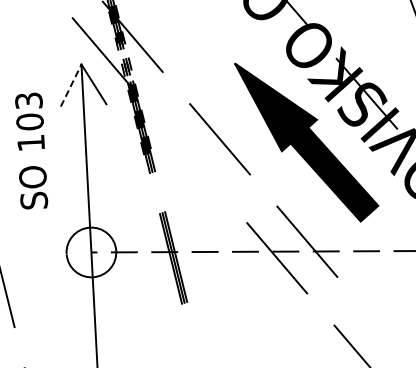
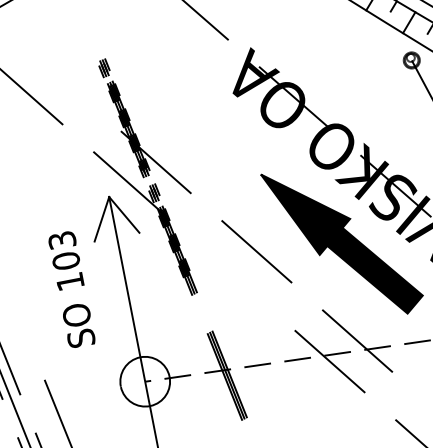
line: (71, 84) -> (102, 218), dashed -> solid

